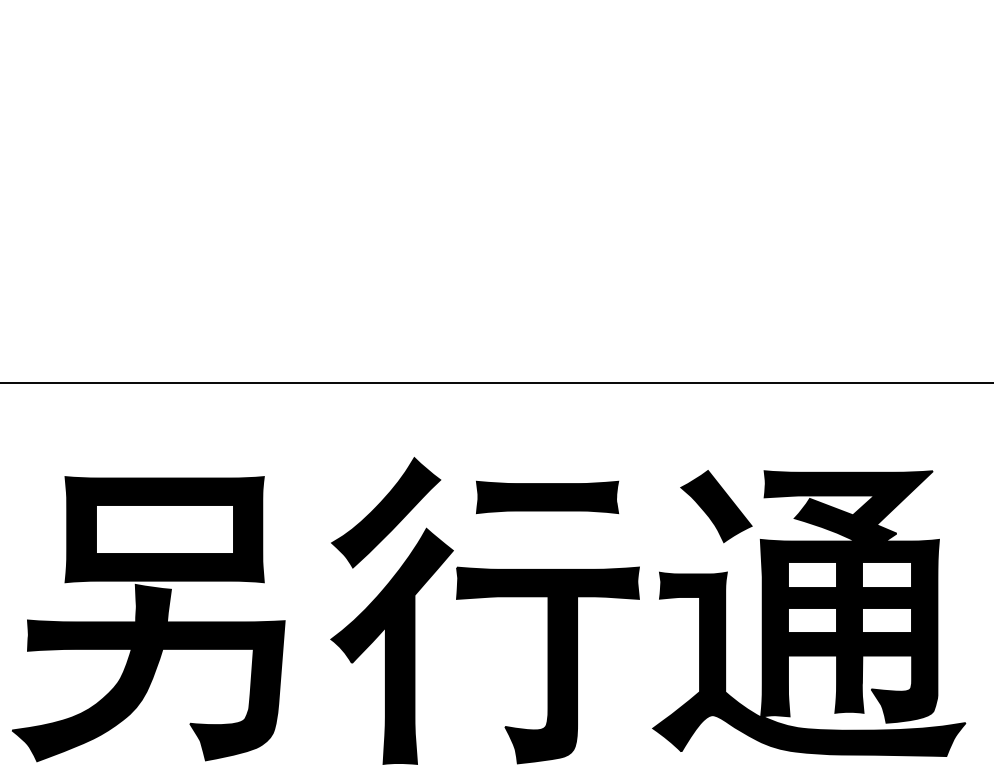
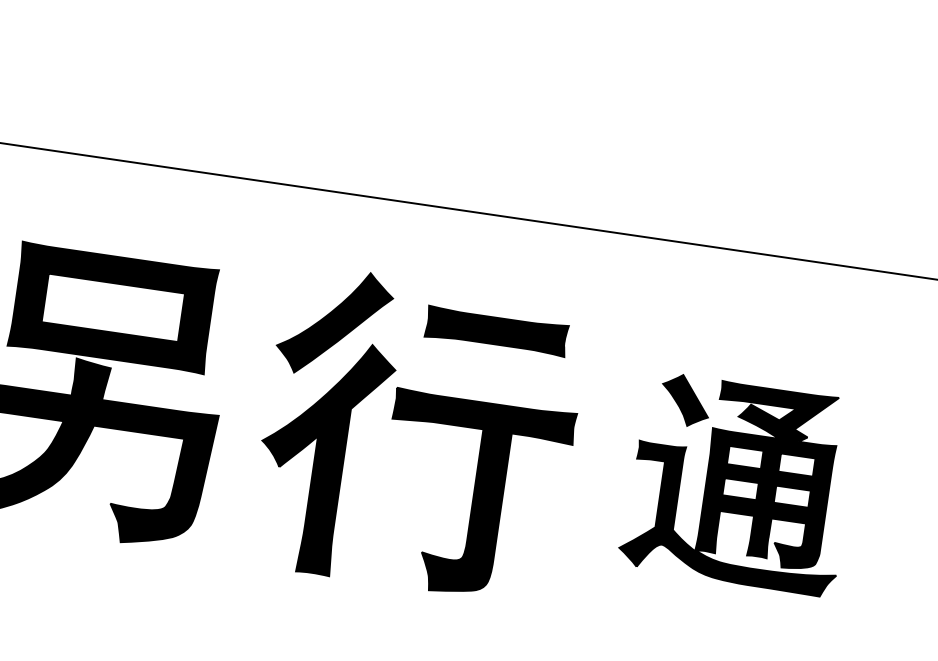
part: (809, 613) -> (739, 484), size x0.7

